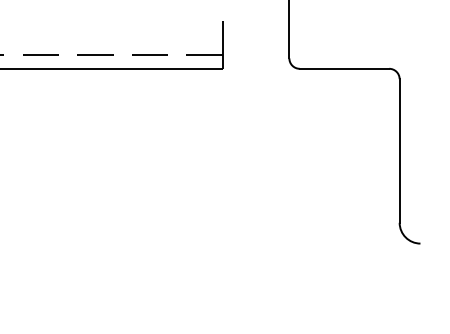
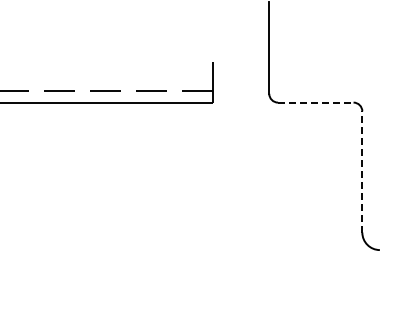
line: (344, 68) -> (315, 102), solid -> dashed
line: (399, 150) -> (362, 171), solid -> dashed

